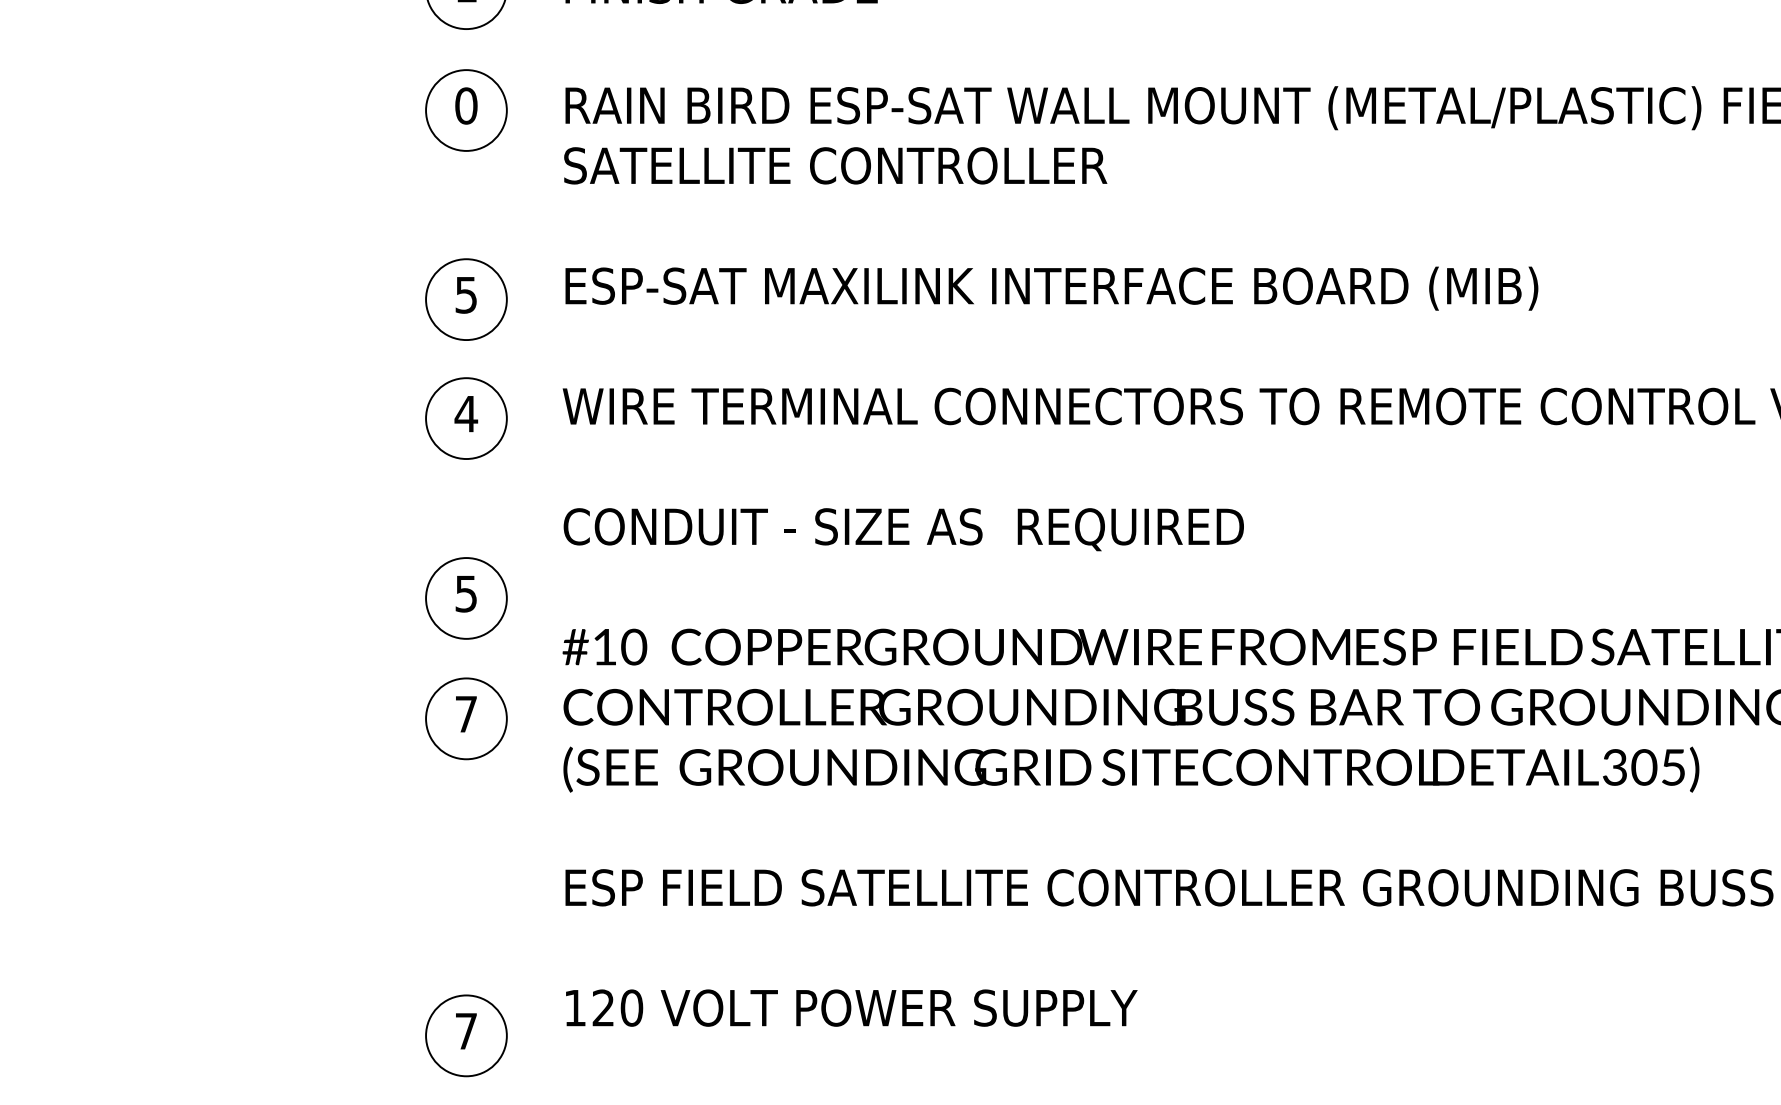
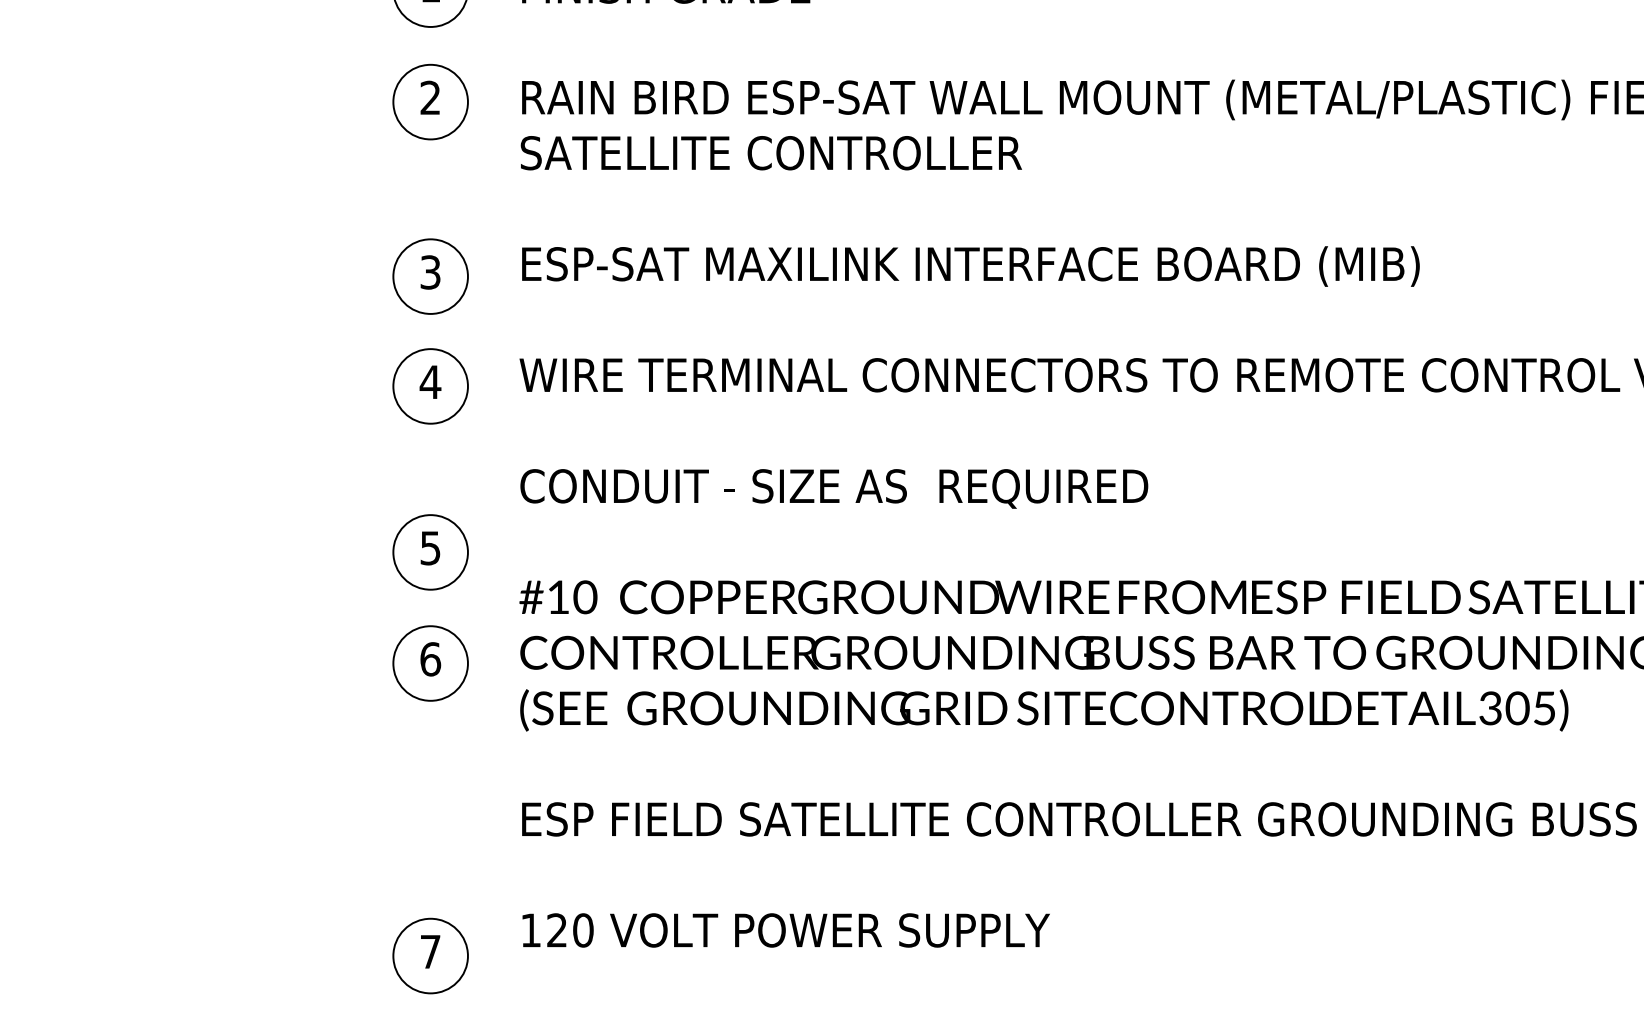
text: (466, 105) -> (430, 97), 0 -> 2
text: (466, 295) -> (430, 272), 5 -> 3
text: (466, 714) -> (430, 659), 7 -> 6

